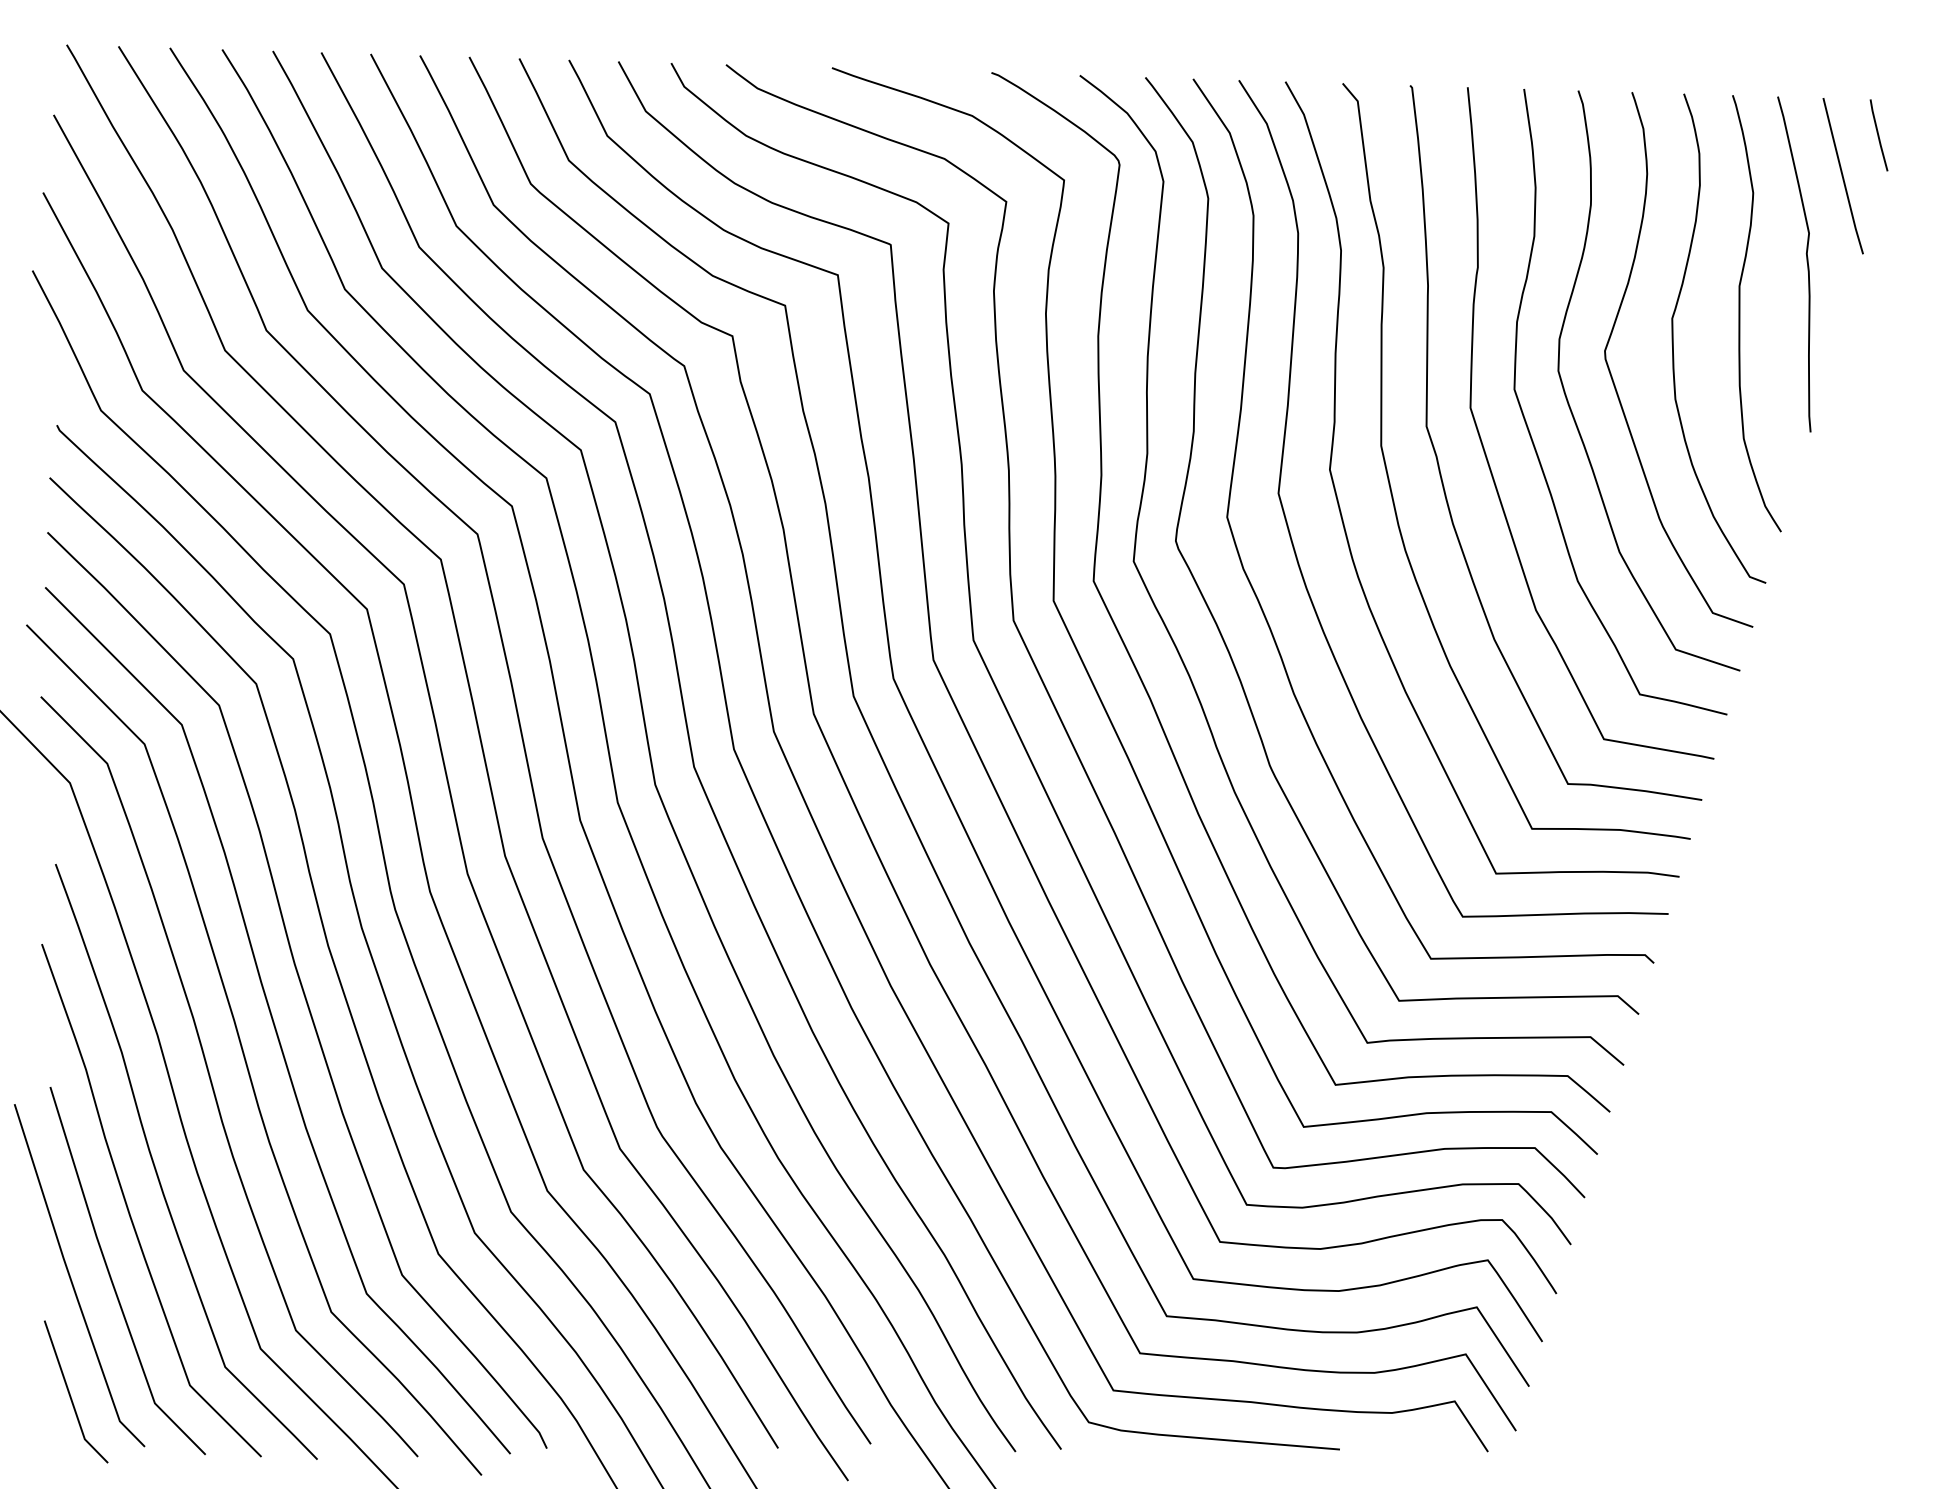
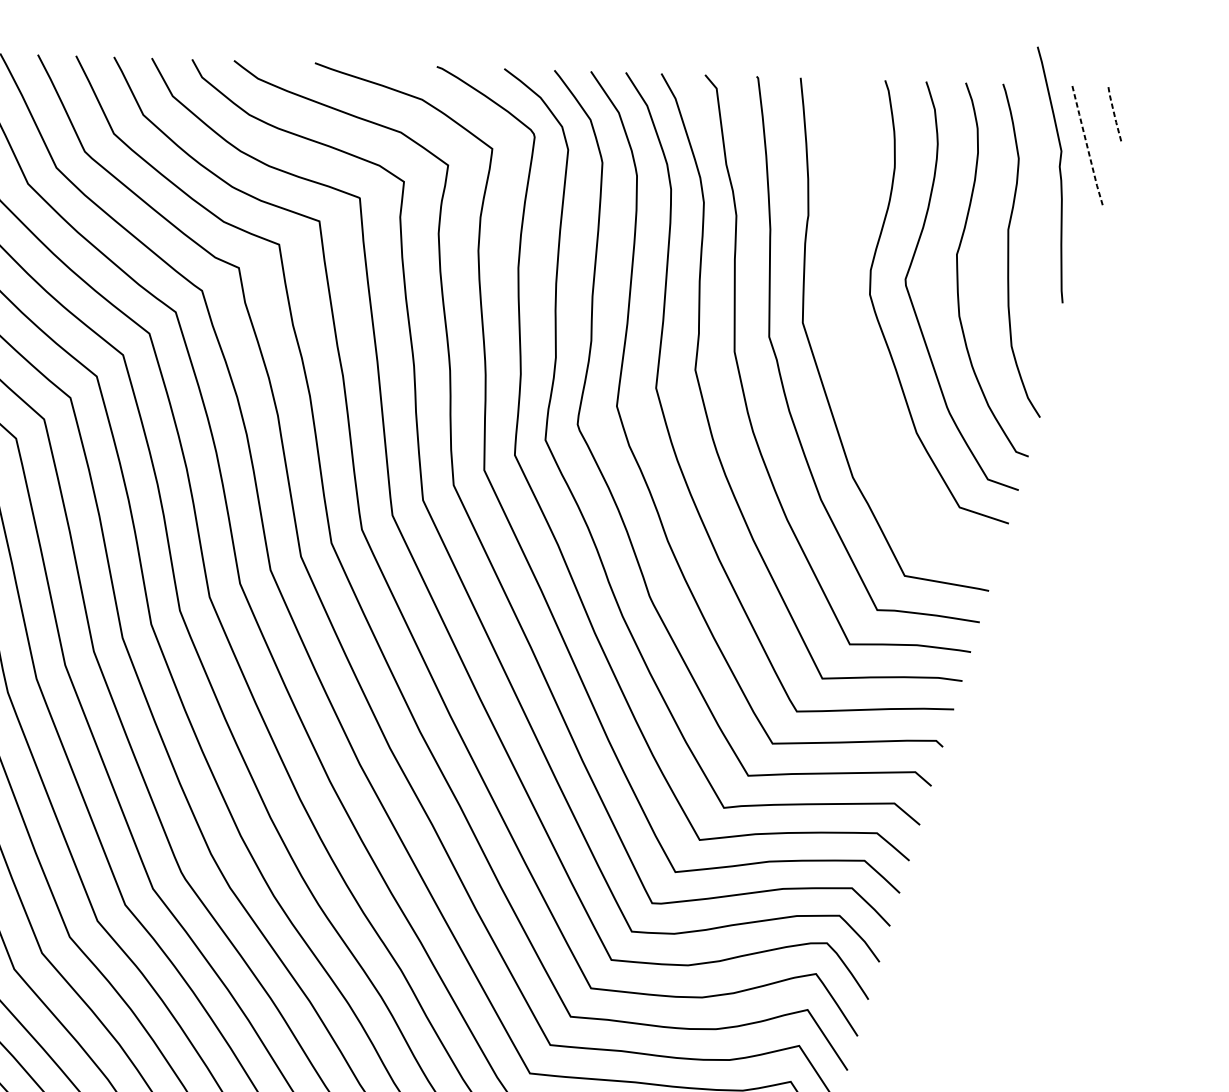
line: (1878, 135) -> (1114, 114), solid -> dashed
line: (1842, 176) -> (1087, 145), solid -> dashed
curve: (1806, 262) -> (1059, 173), moved
curve: (1530, 432) -> (848, 341), removed

